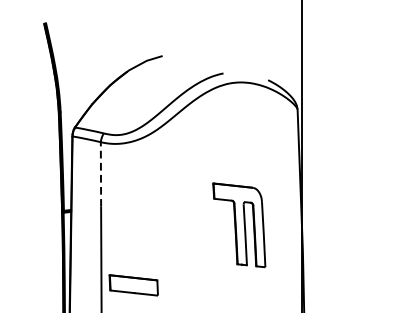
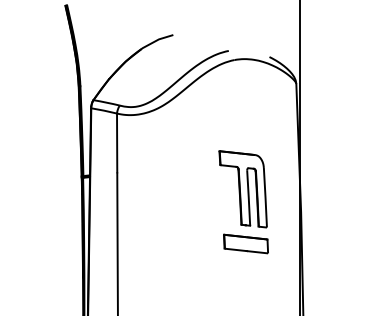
line: (101, 173) -> (117, 142), dashed -> solid
part: (133, 284) -> (245, 243), moved

